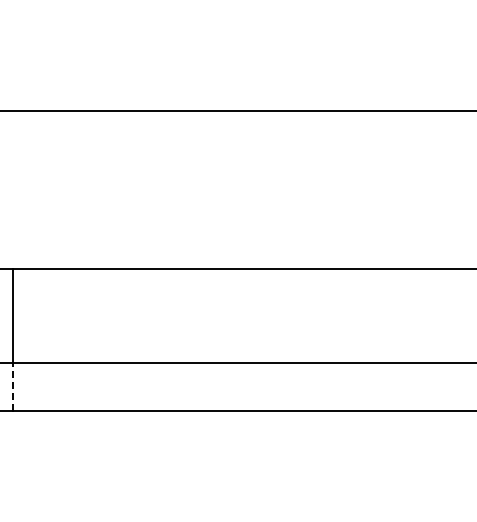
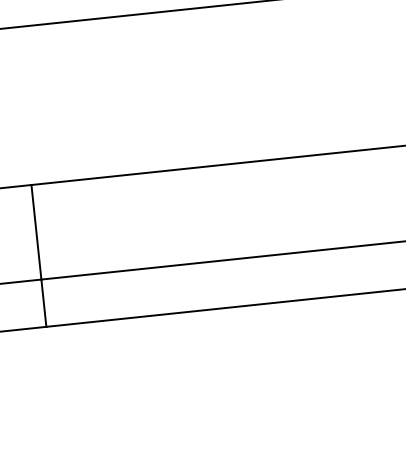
line: (13, 387) -> (44, 303), dashed -> solid

